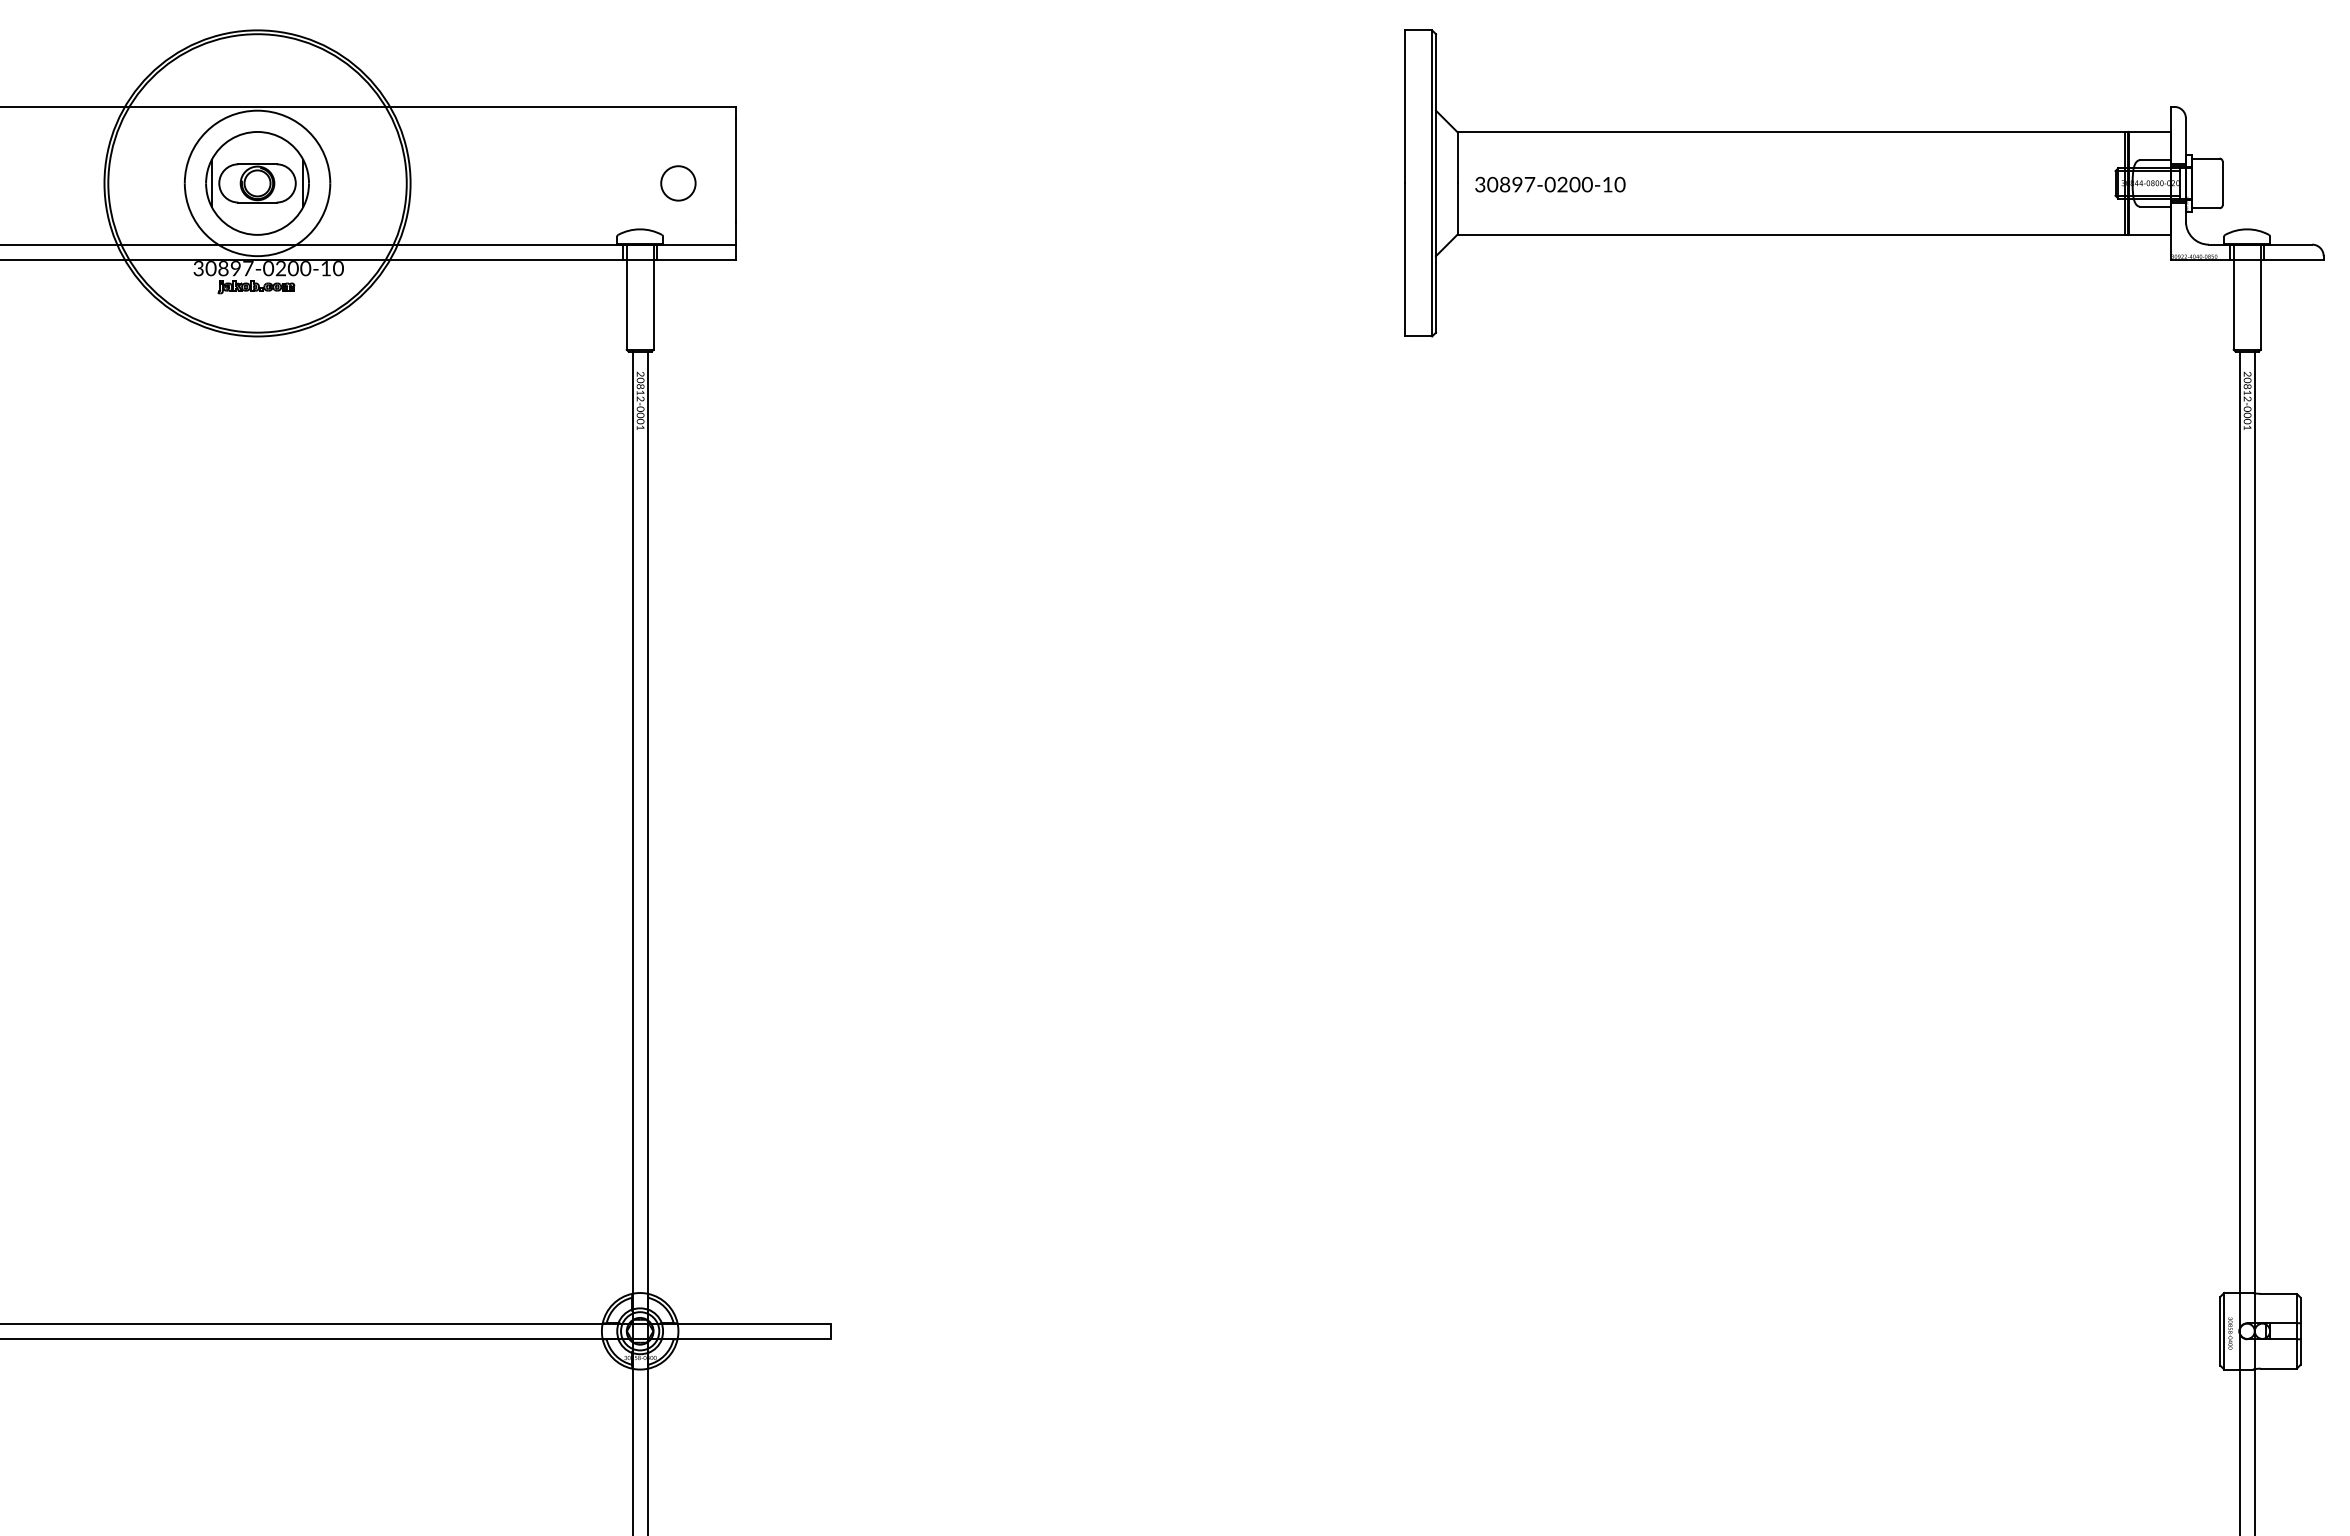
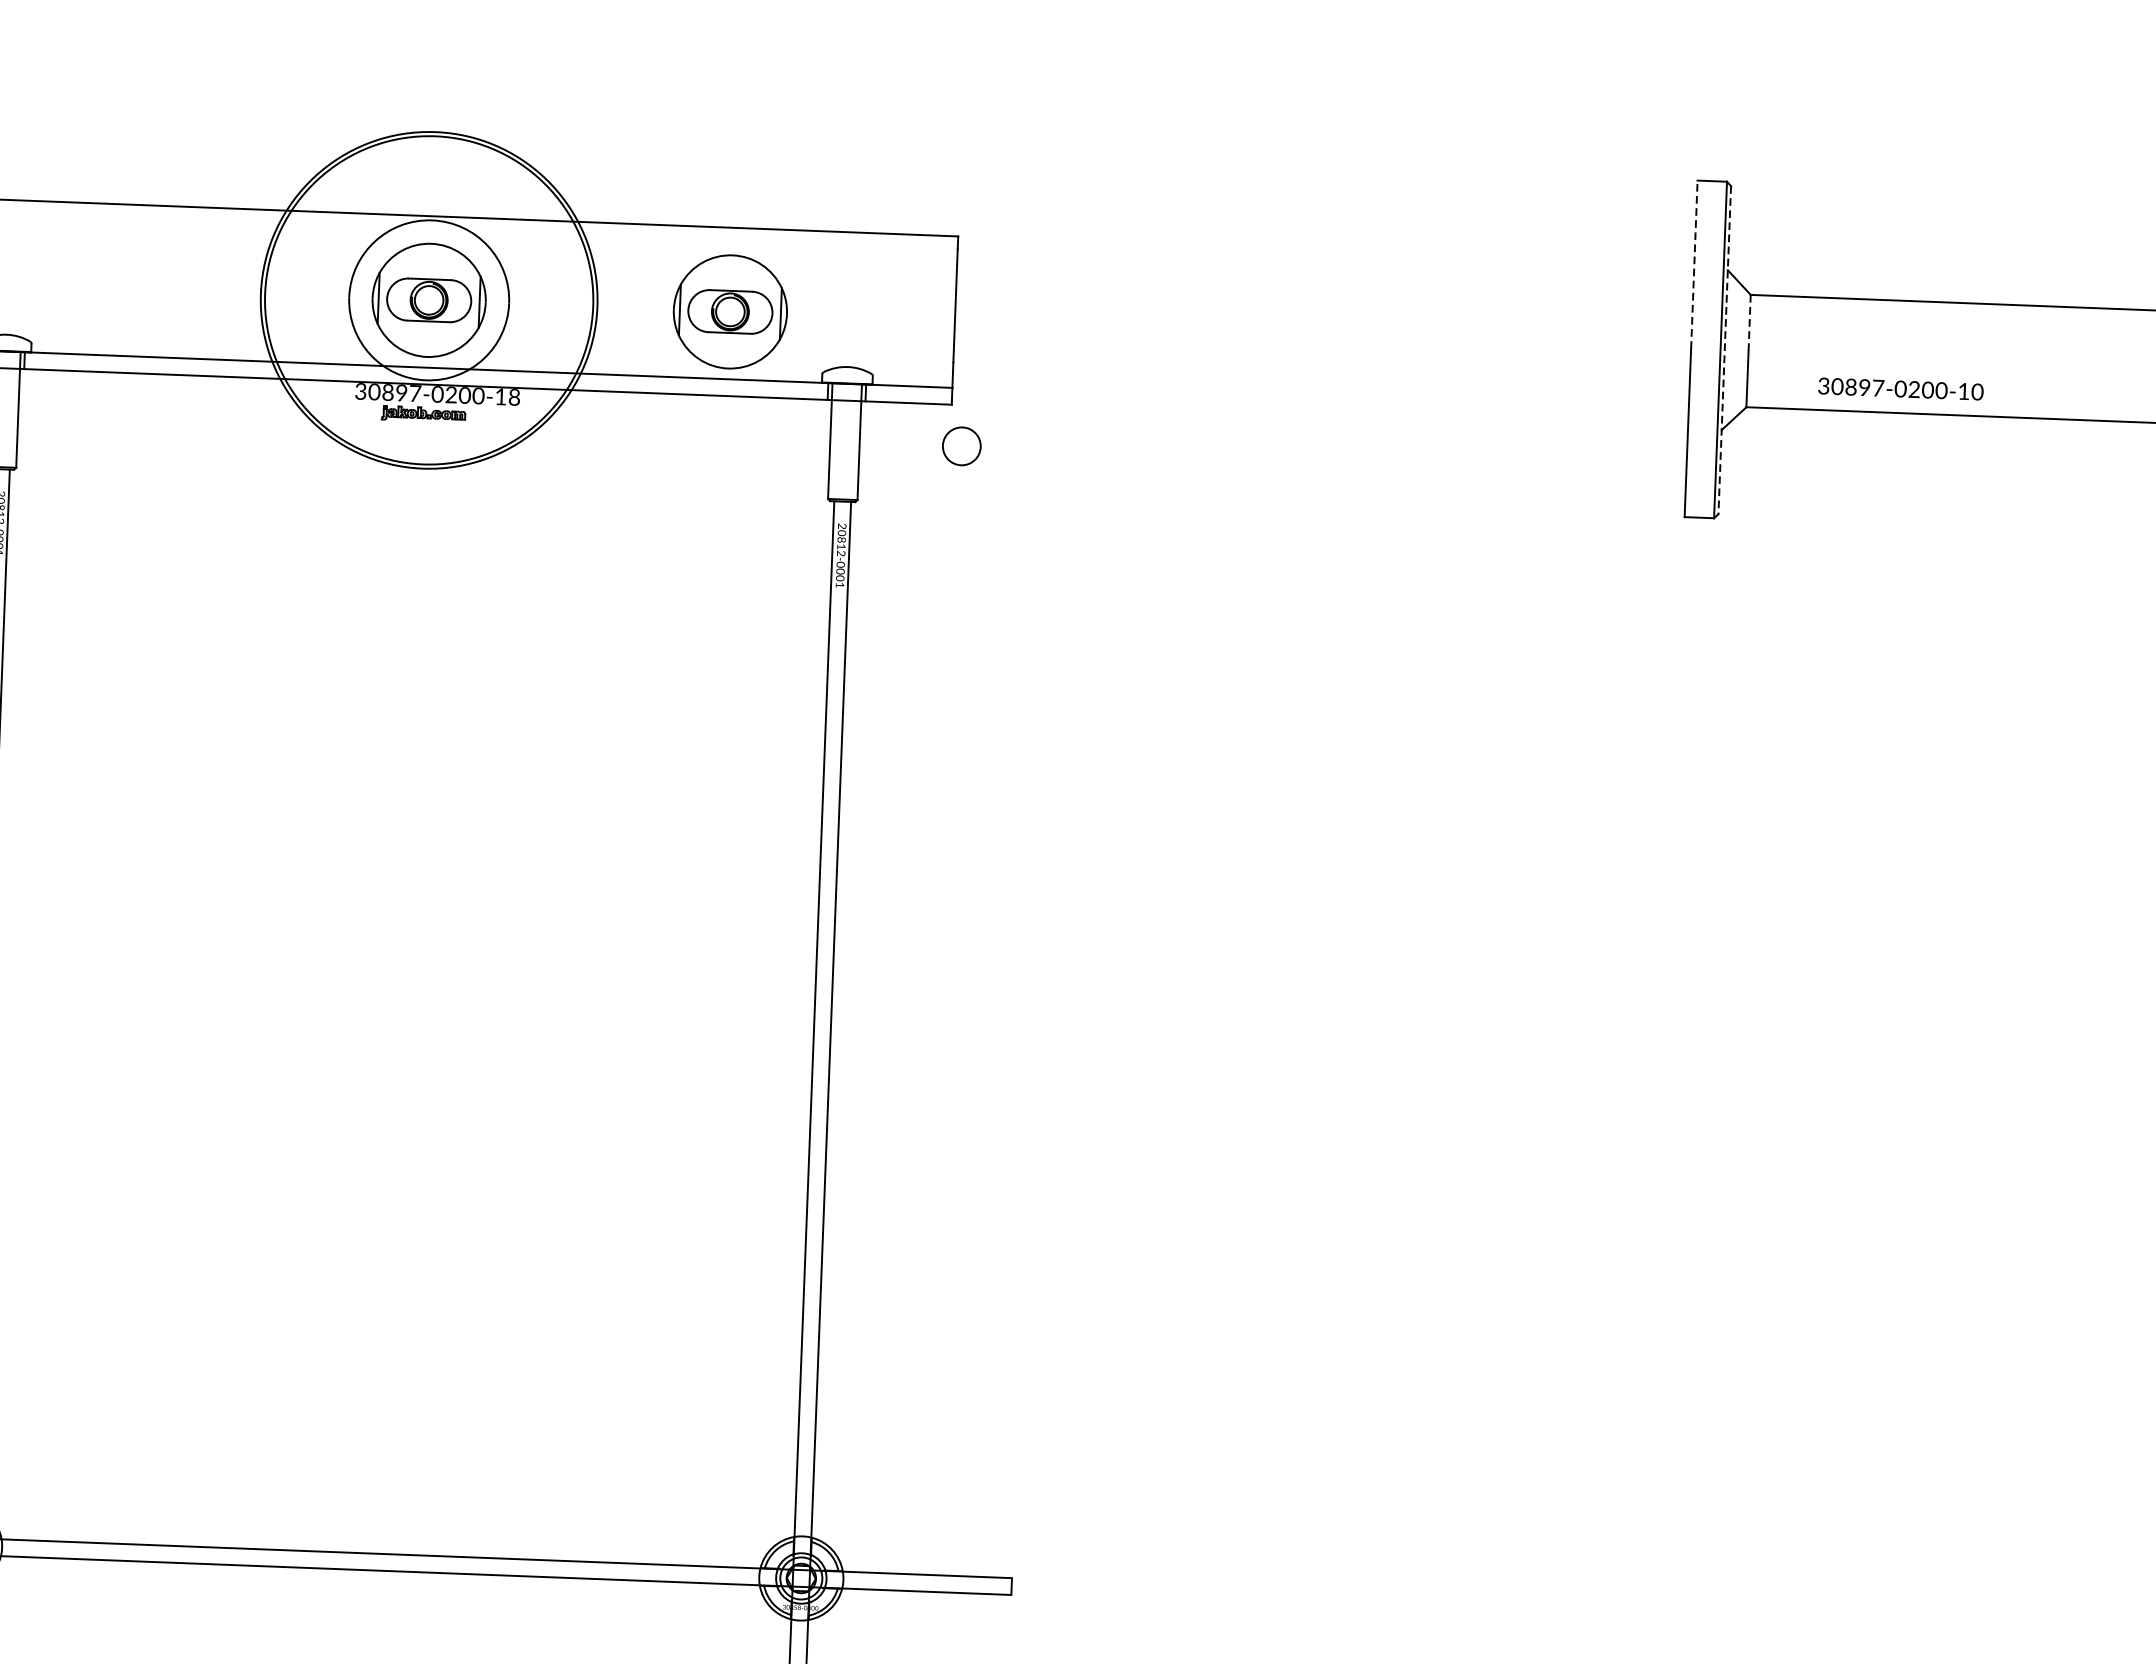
line: (1405, 106) -> (1694, 264), solid -> dashed
line: (1457, 157) -> (1749, 322), solid -> dashed
part: (531, 183) -> (730, 312), added
circle: (678, 183) -> (961, 446), moved
line: (1436, 183) -> (1725, 350), solid -> dashed
text: (1550, 184) -> (1901, 388), moved
text: (338, 268) -> (514, 397), 30897-0200-10 -> 30897-0200-18

